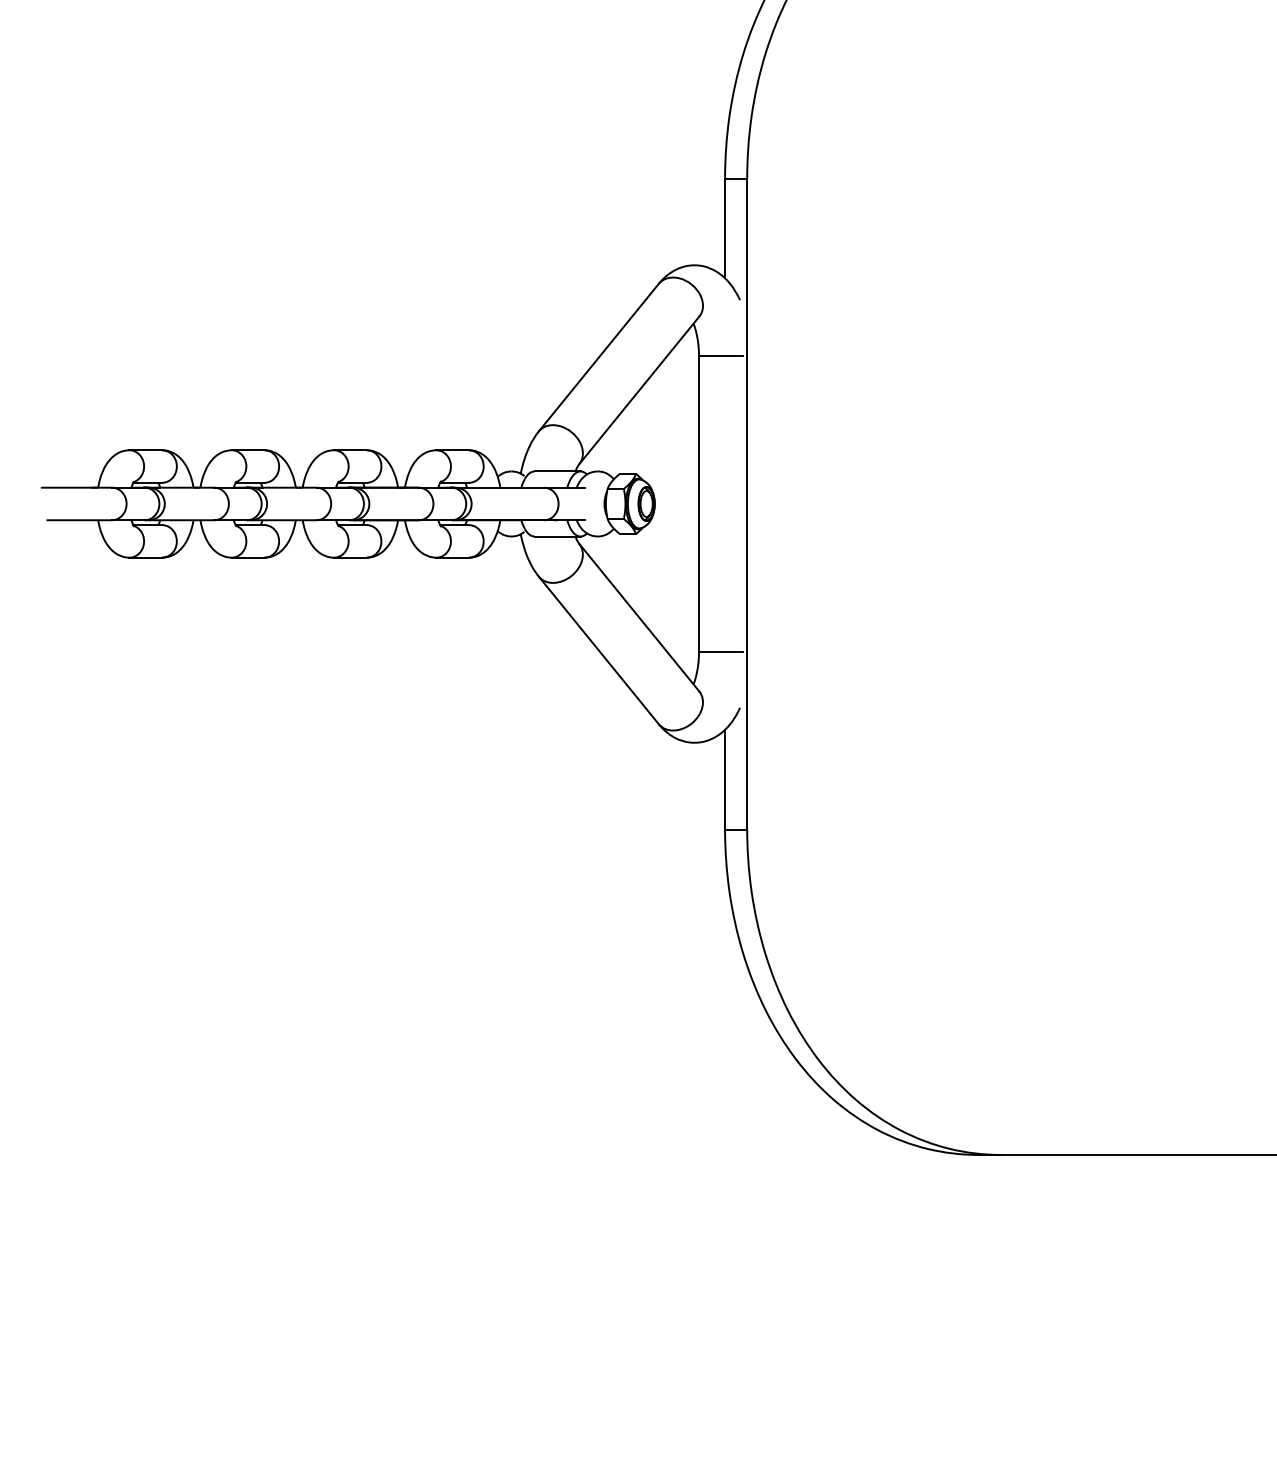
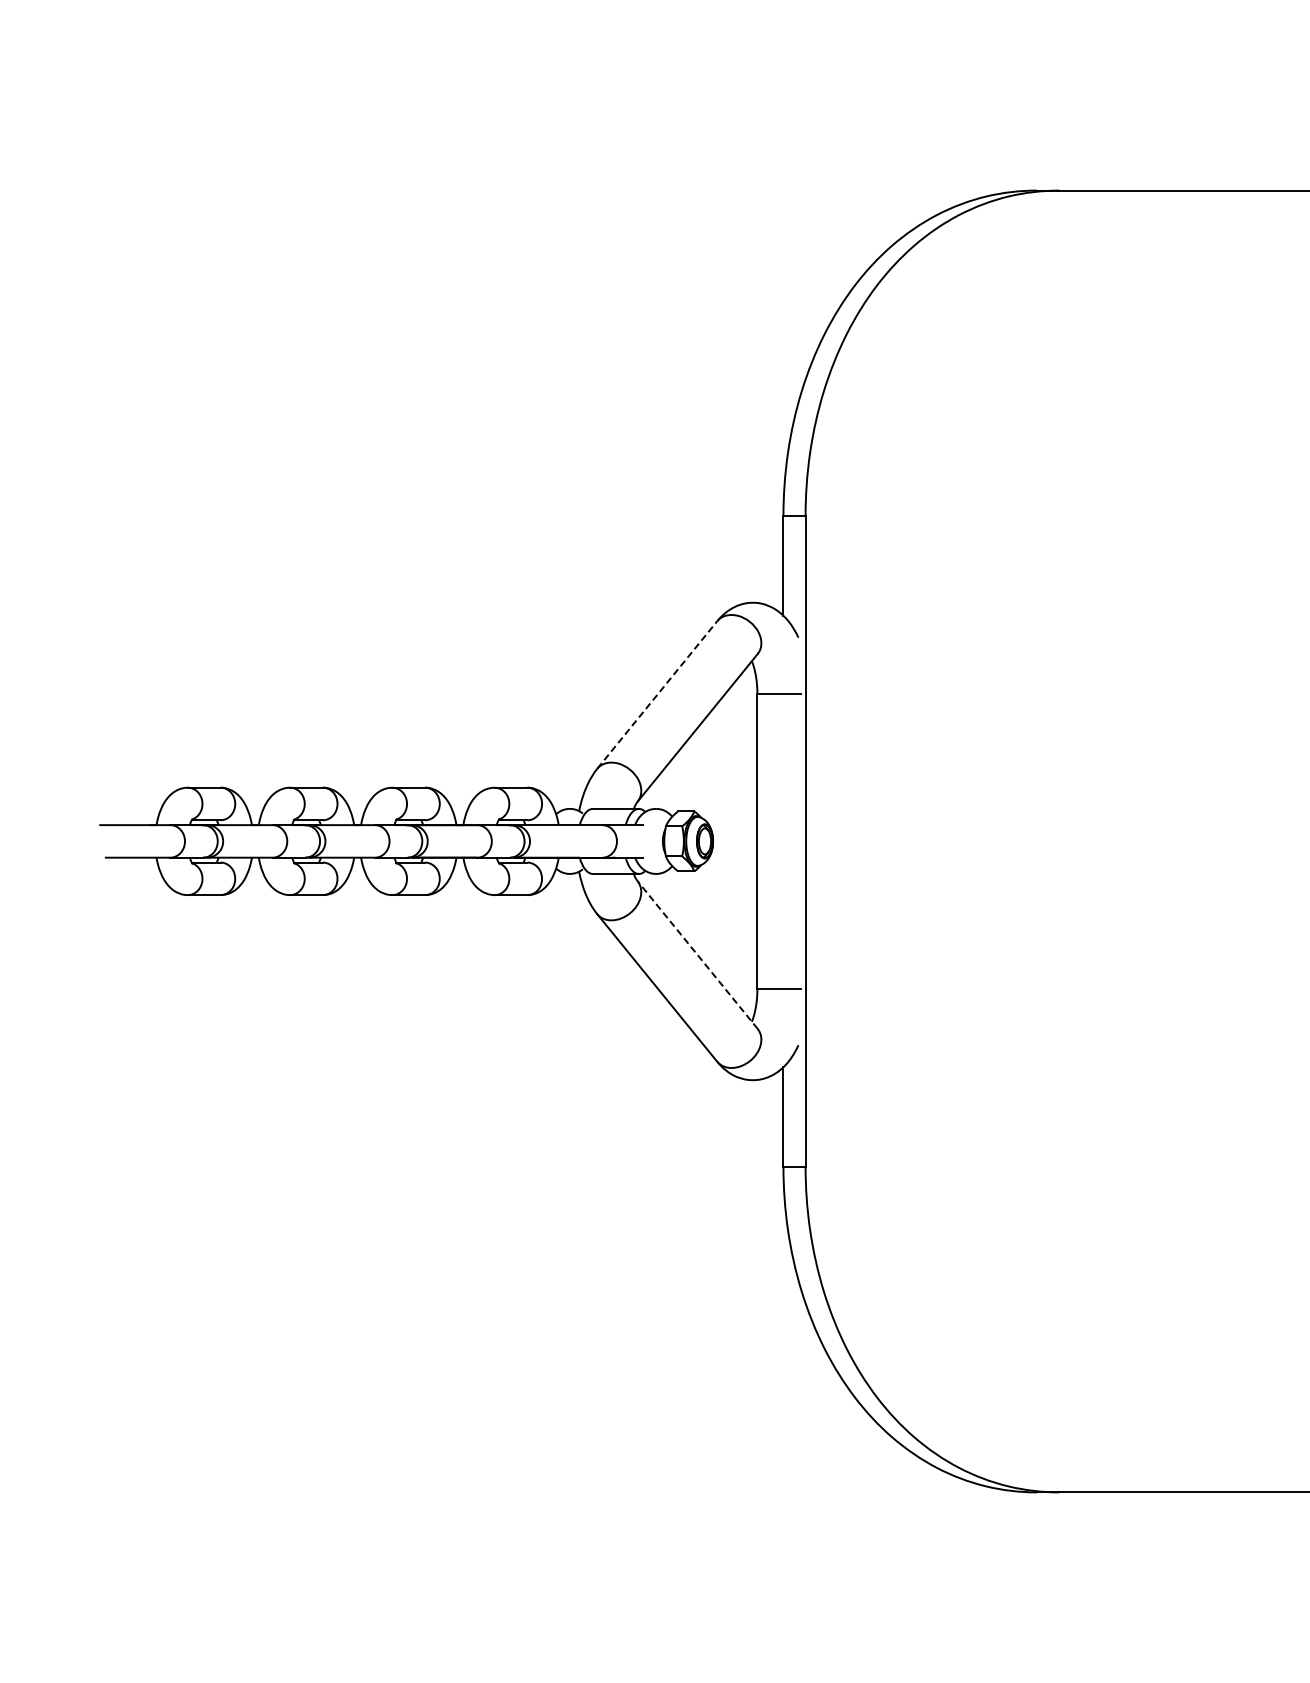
line: (599, 357) -> (657, 694), solid -> dashed
line: (639, 617) -> (697, 954), solid -> dashed

